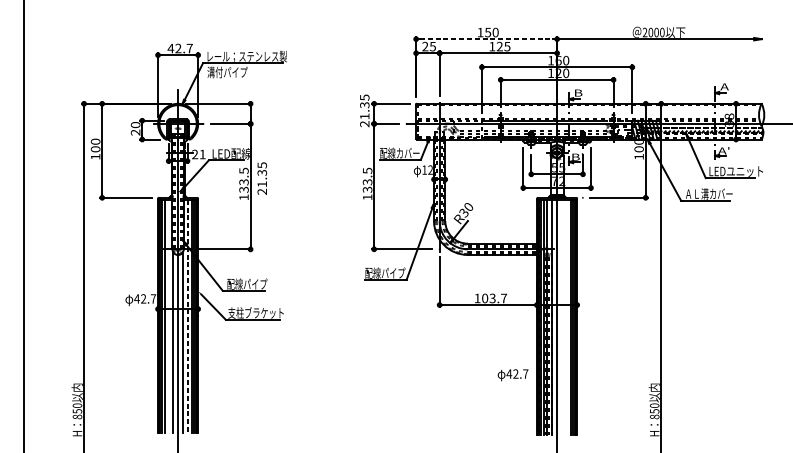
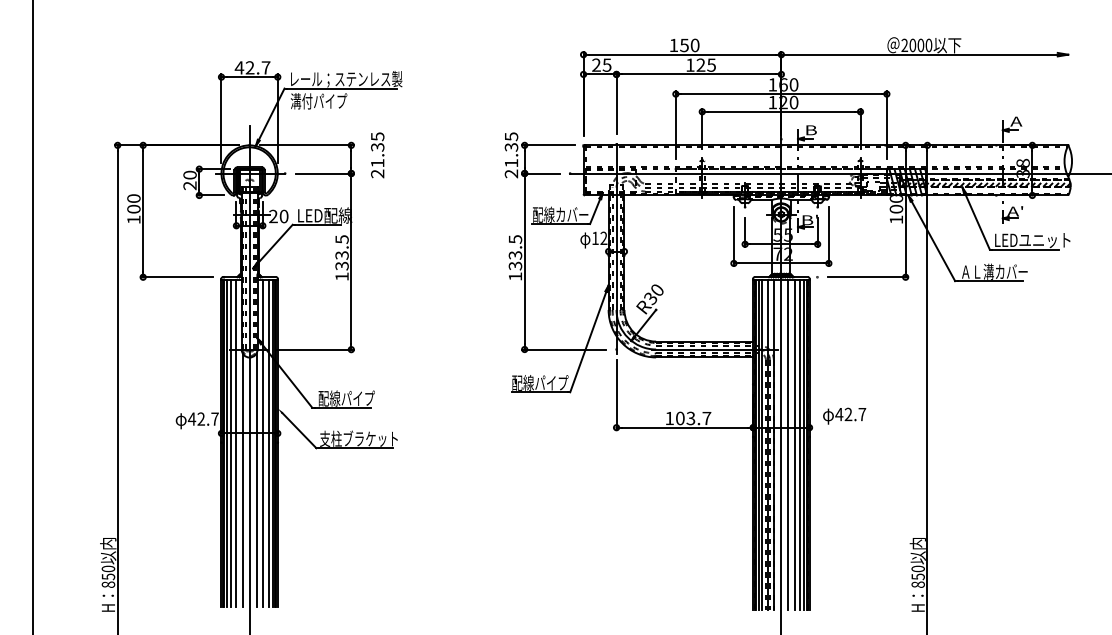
line: (486, 39) -> (682, 54), dashed -> solid
text: (202, 154) -> (283, 216), 21 -> 20
text: (262, 178) -> (377, 155), moved
line: (168, 315) -> (235, 442), added
line: (188, 316) -> (263, 443), dashed -> solid
line: (562, 317) -> (788, 444), added
line: (567, 317) -> (795, 444), added
text: (513, 374) -> (844, 415), moved

